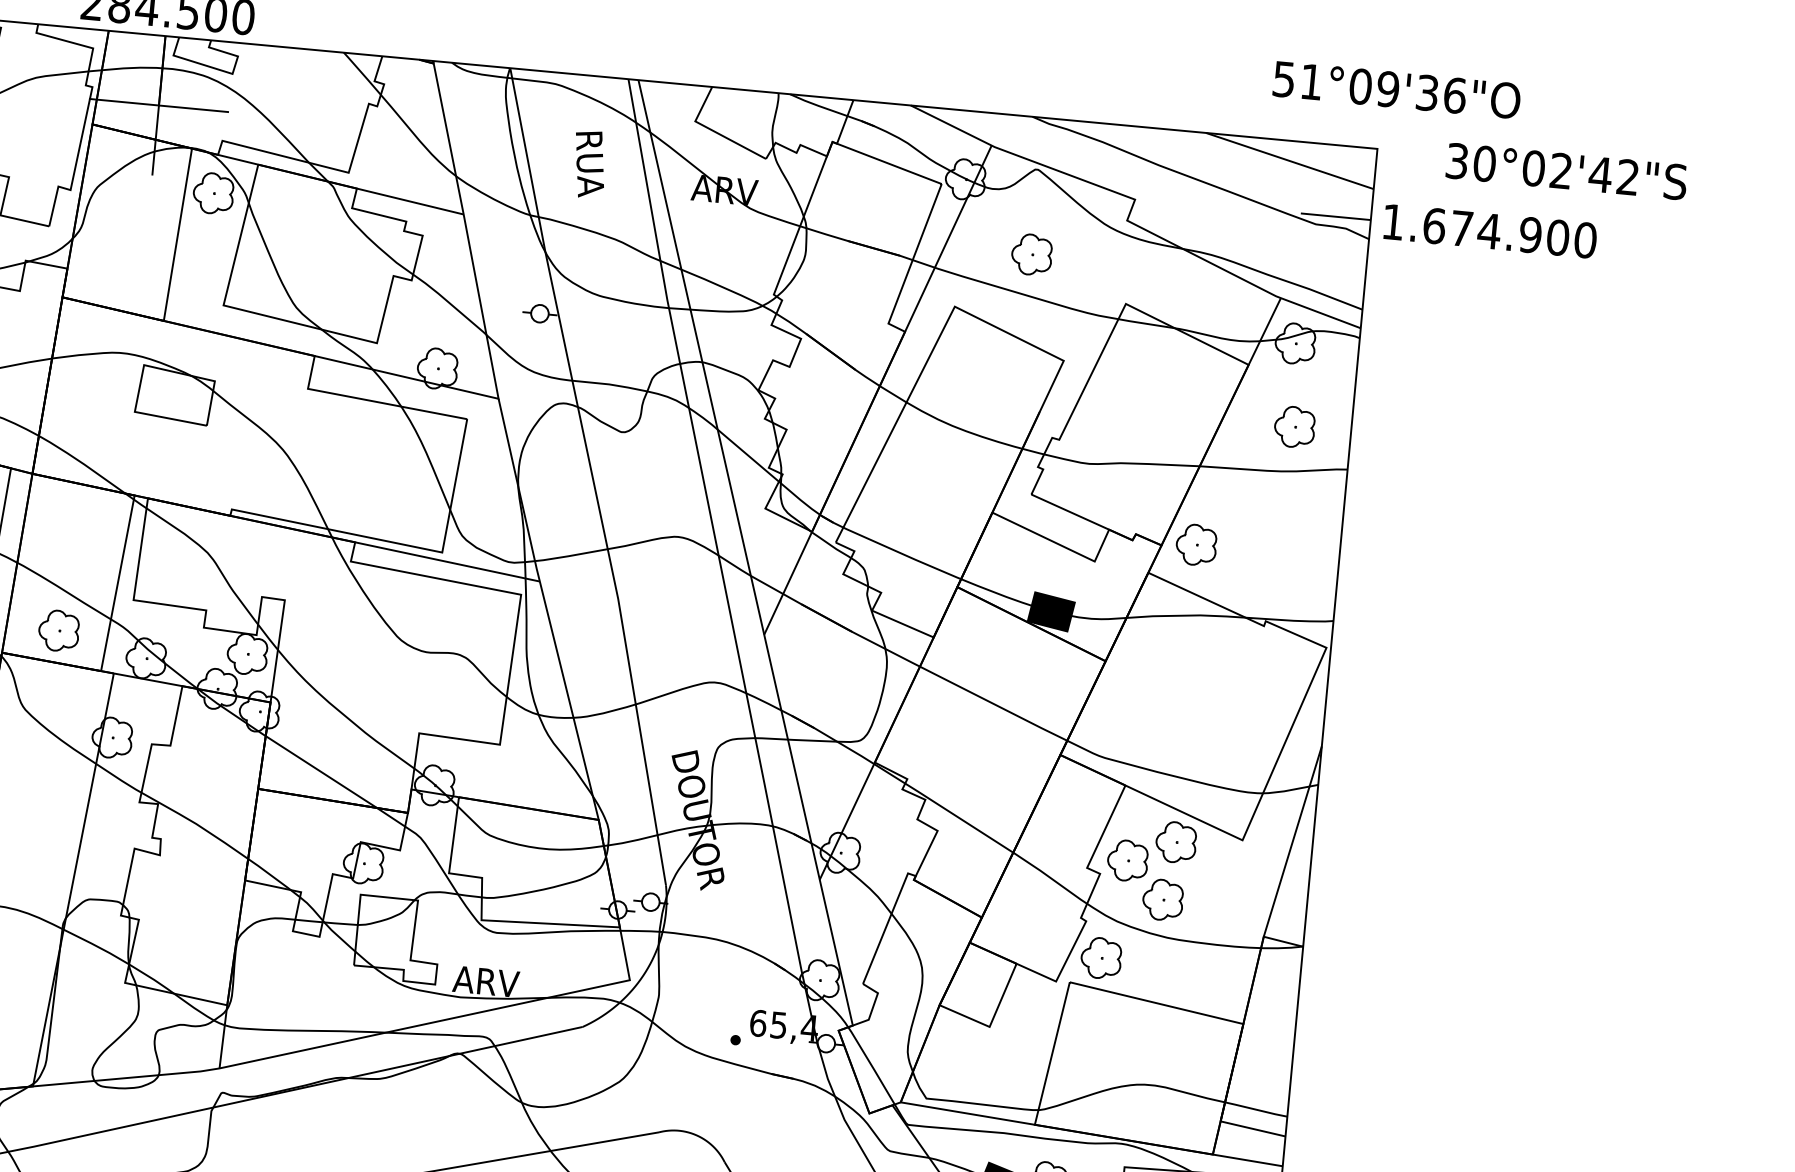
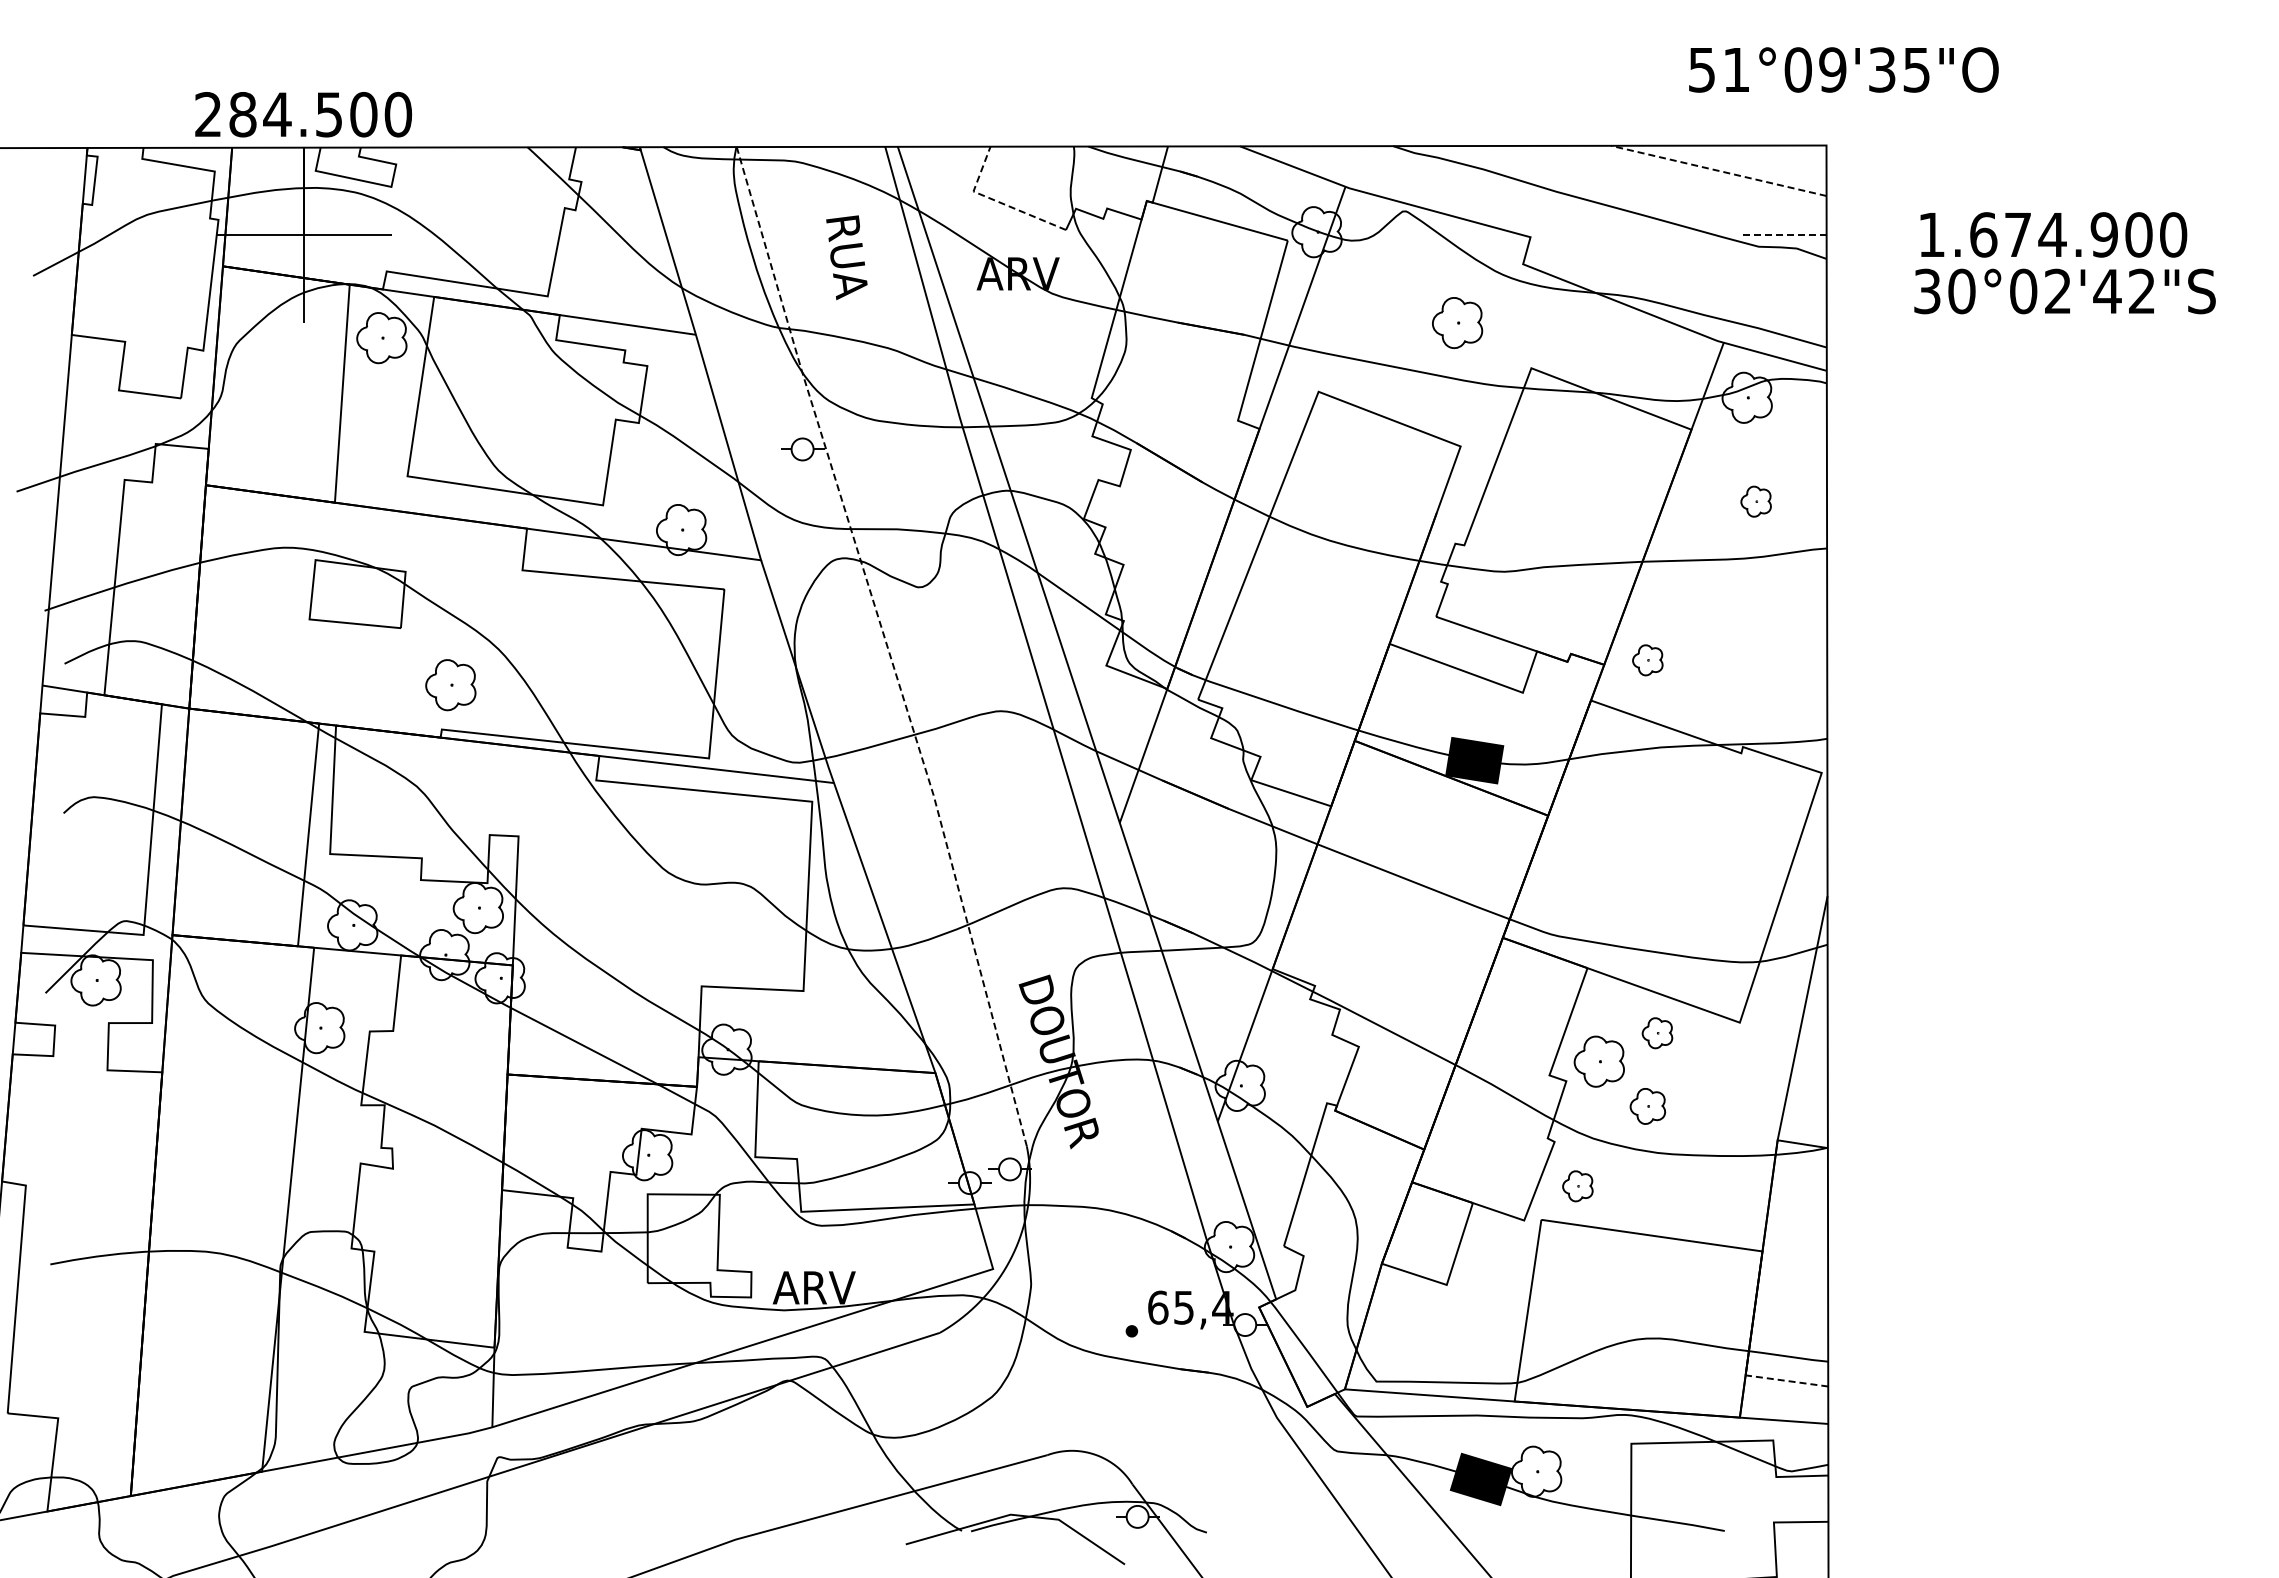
text: (1454, 95) -> (1916, 69), 51°09'36"O -> 51°09'35"O
line: (713, 131) -> (997, 201), solid -> dashed
line: (1289, 160) -> (1718, 170), solid -> dashed
text: (1566, 171) -> (2064, 291), moved
line: (1335, 216) -> (1782, 234), solid -> dashed
text: (1490, 231) -> (2053, 234), moved
part: (1031, 255) -> (1457, 323), moved
part: (1294, 426) -> (1755, 501), size x0.6
line: (592, 475) -> (886, 644), solid -> dashed
part: (1196, 545) -> (1647, 660), size x0.6
part: (58, 631) -> (450, 685), moved
part: (1176, 842) -> (1657, 1033), size x0.6
part: (1162, 900) -> (1647, 1106), size x0.7
part: (1101, 958) -> (1577, 1186), size x0.6
line: (1252, 1128) -> (1786, 1380), solid -> dashed

